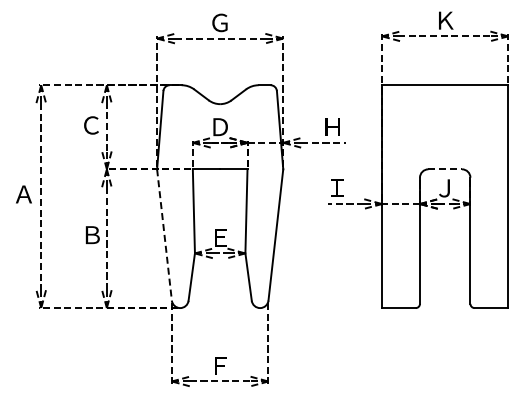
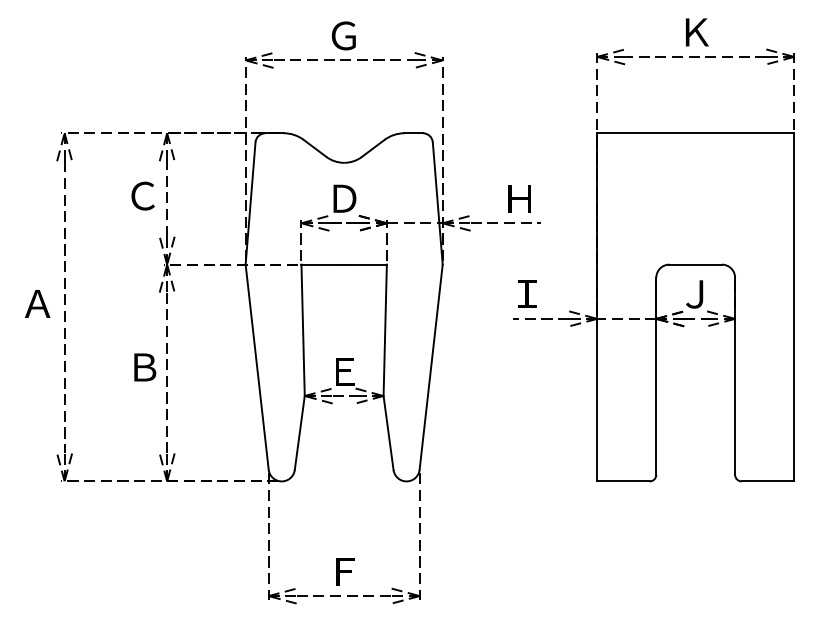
line: (445, 169) -> (696, 264), dashed -> solid
line: (164, 235) -> (257, 368), dashed -> solid

